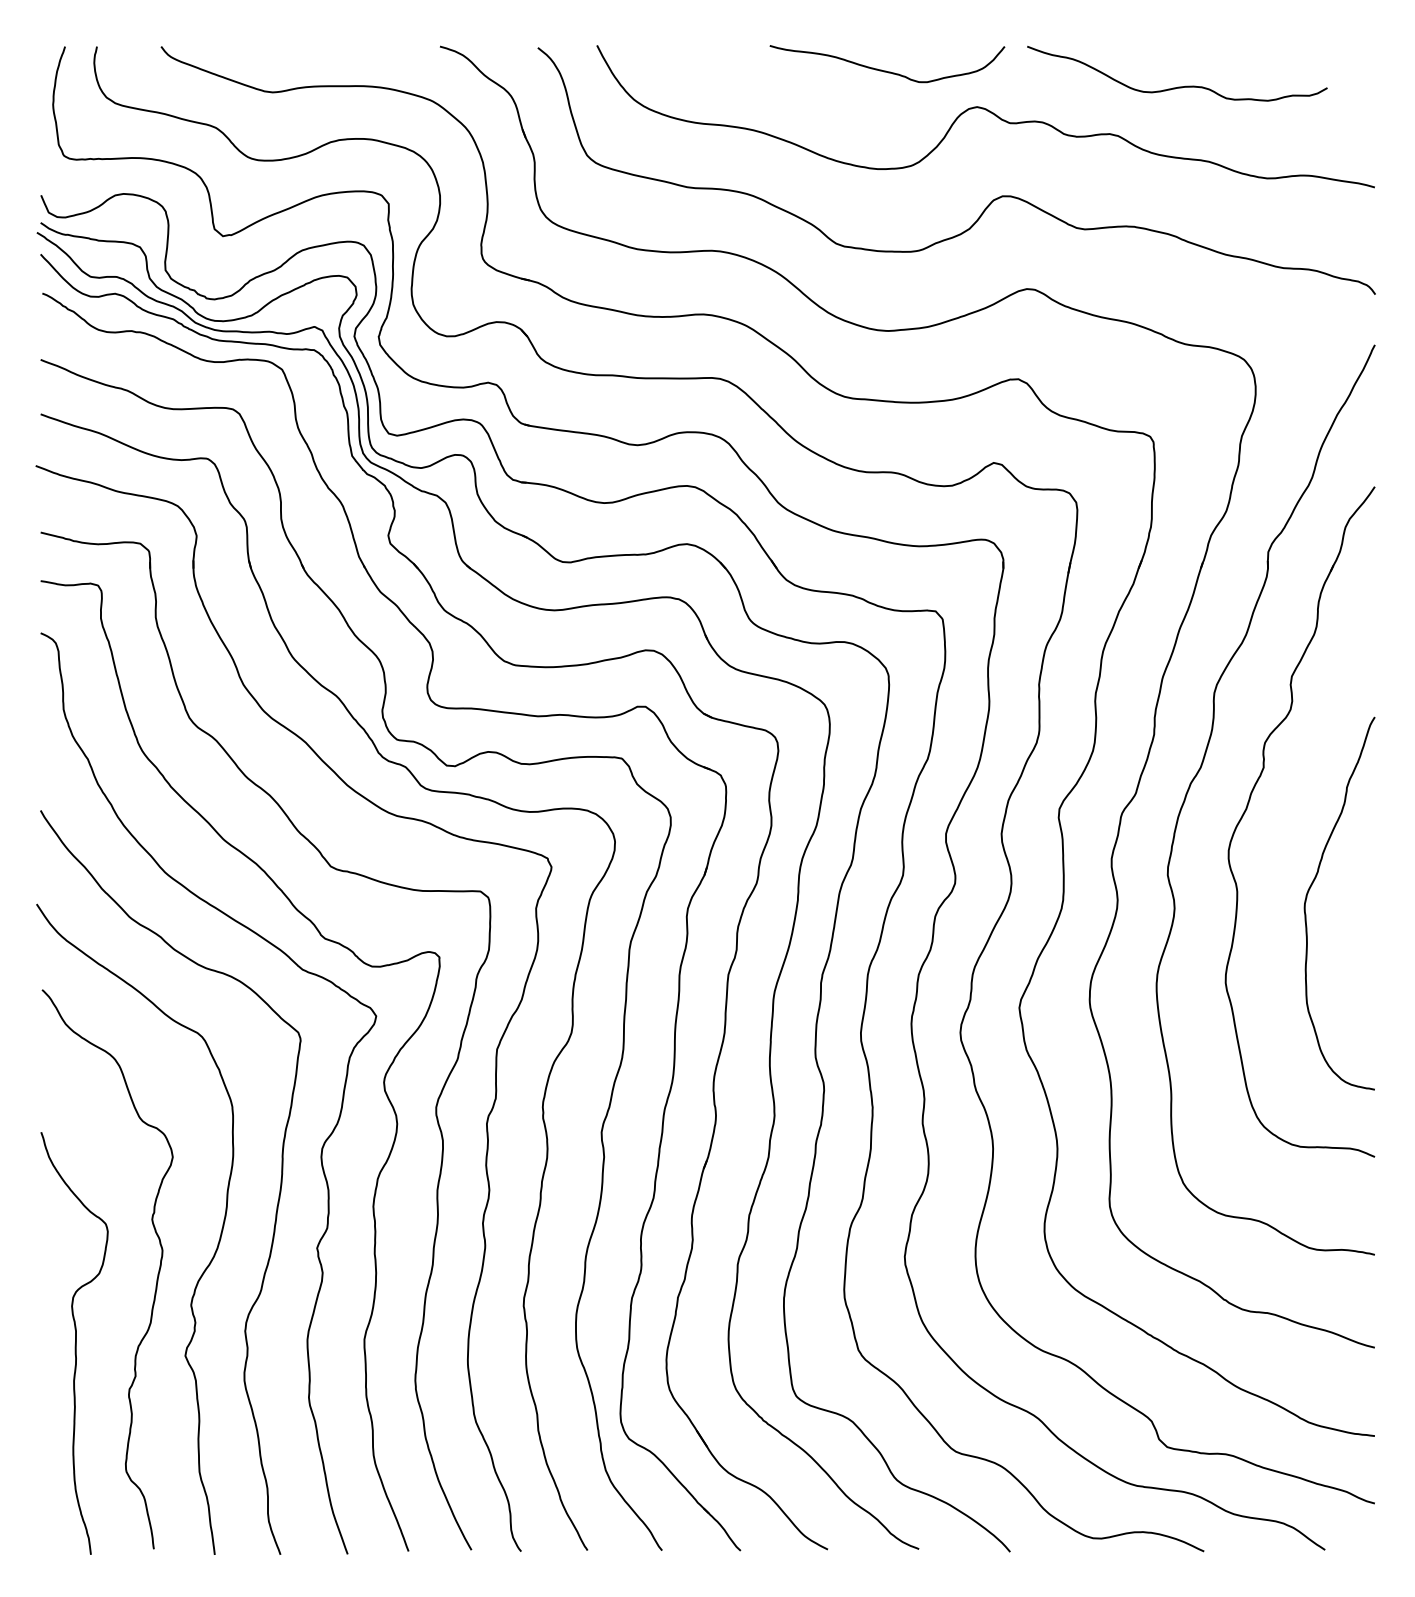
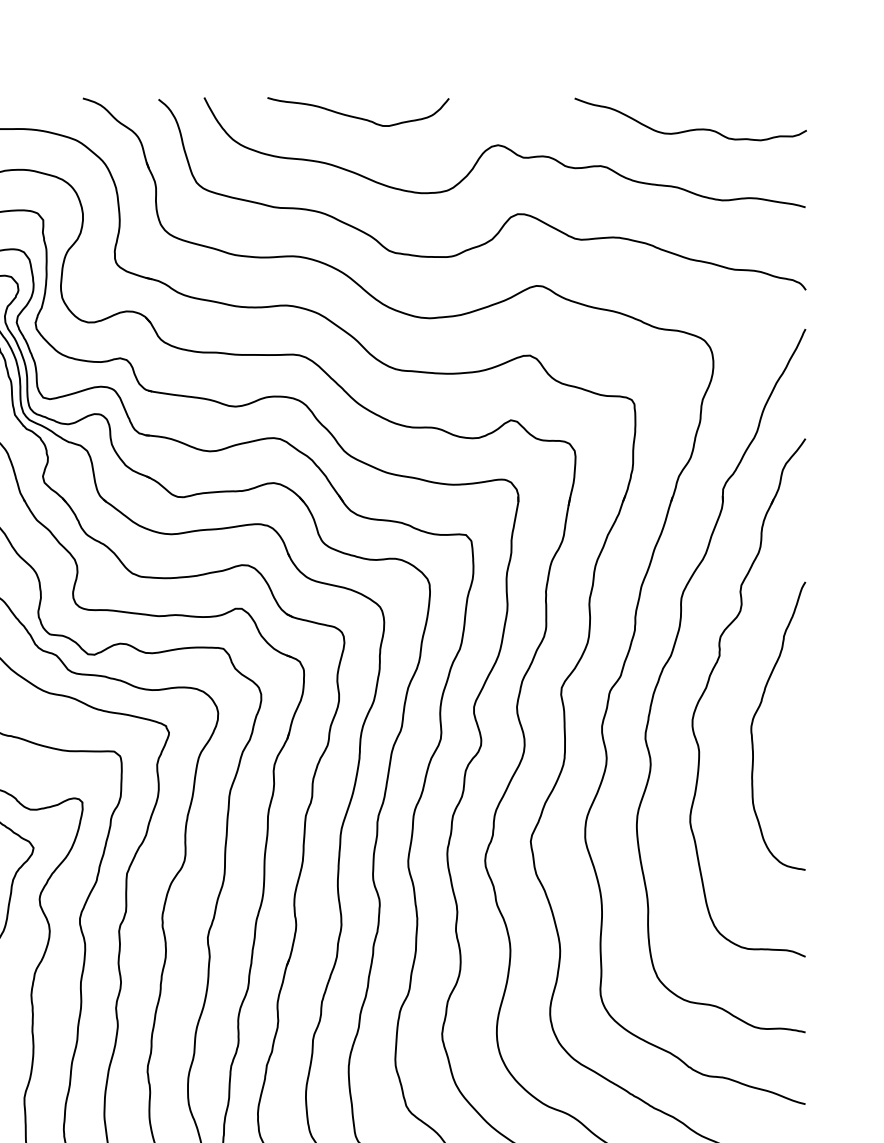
curve: (886, 70) -> (357, 116), moved
curve: (1178, 86) -> (691, 129), moved
curve: (1310, 889) -> (755, 715), moved

